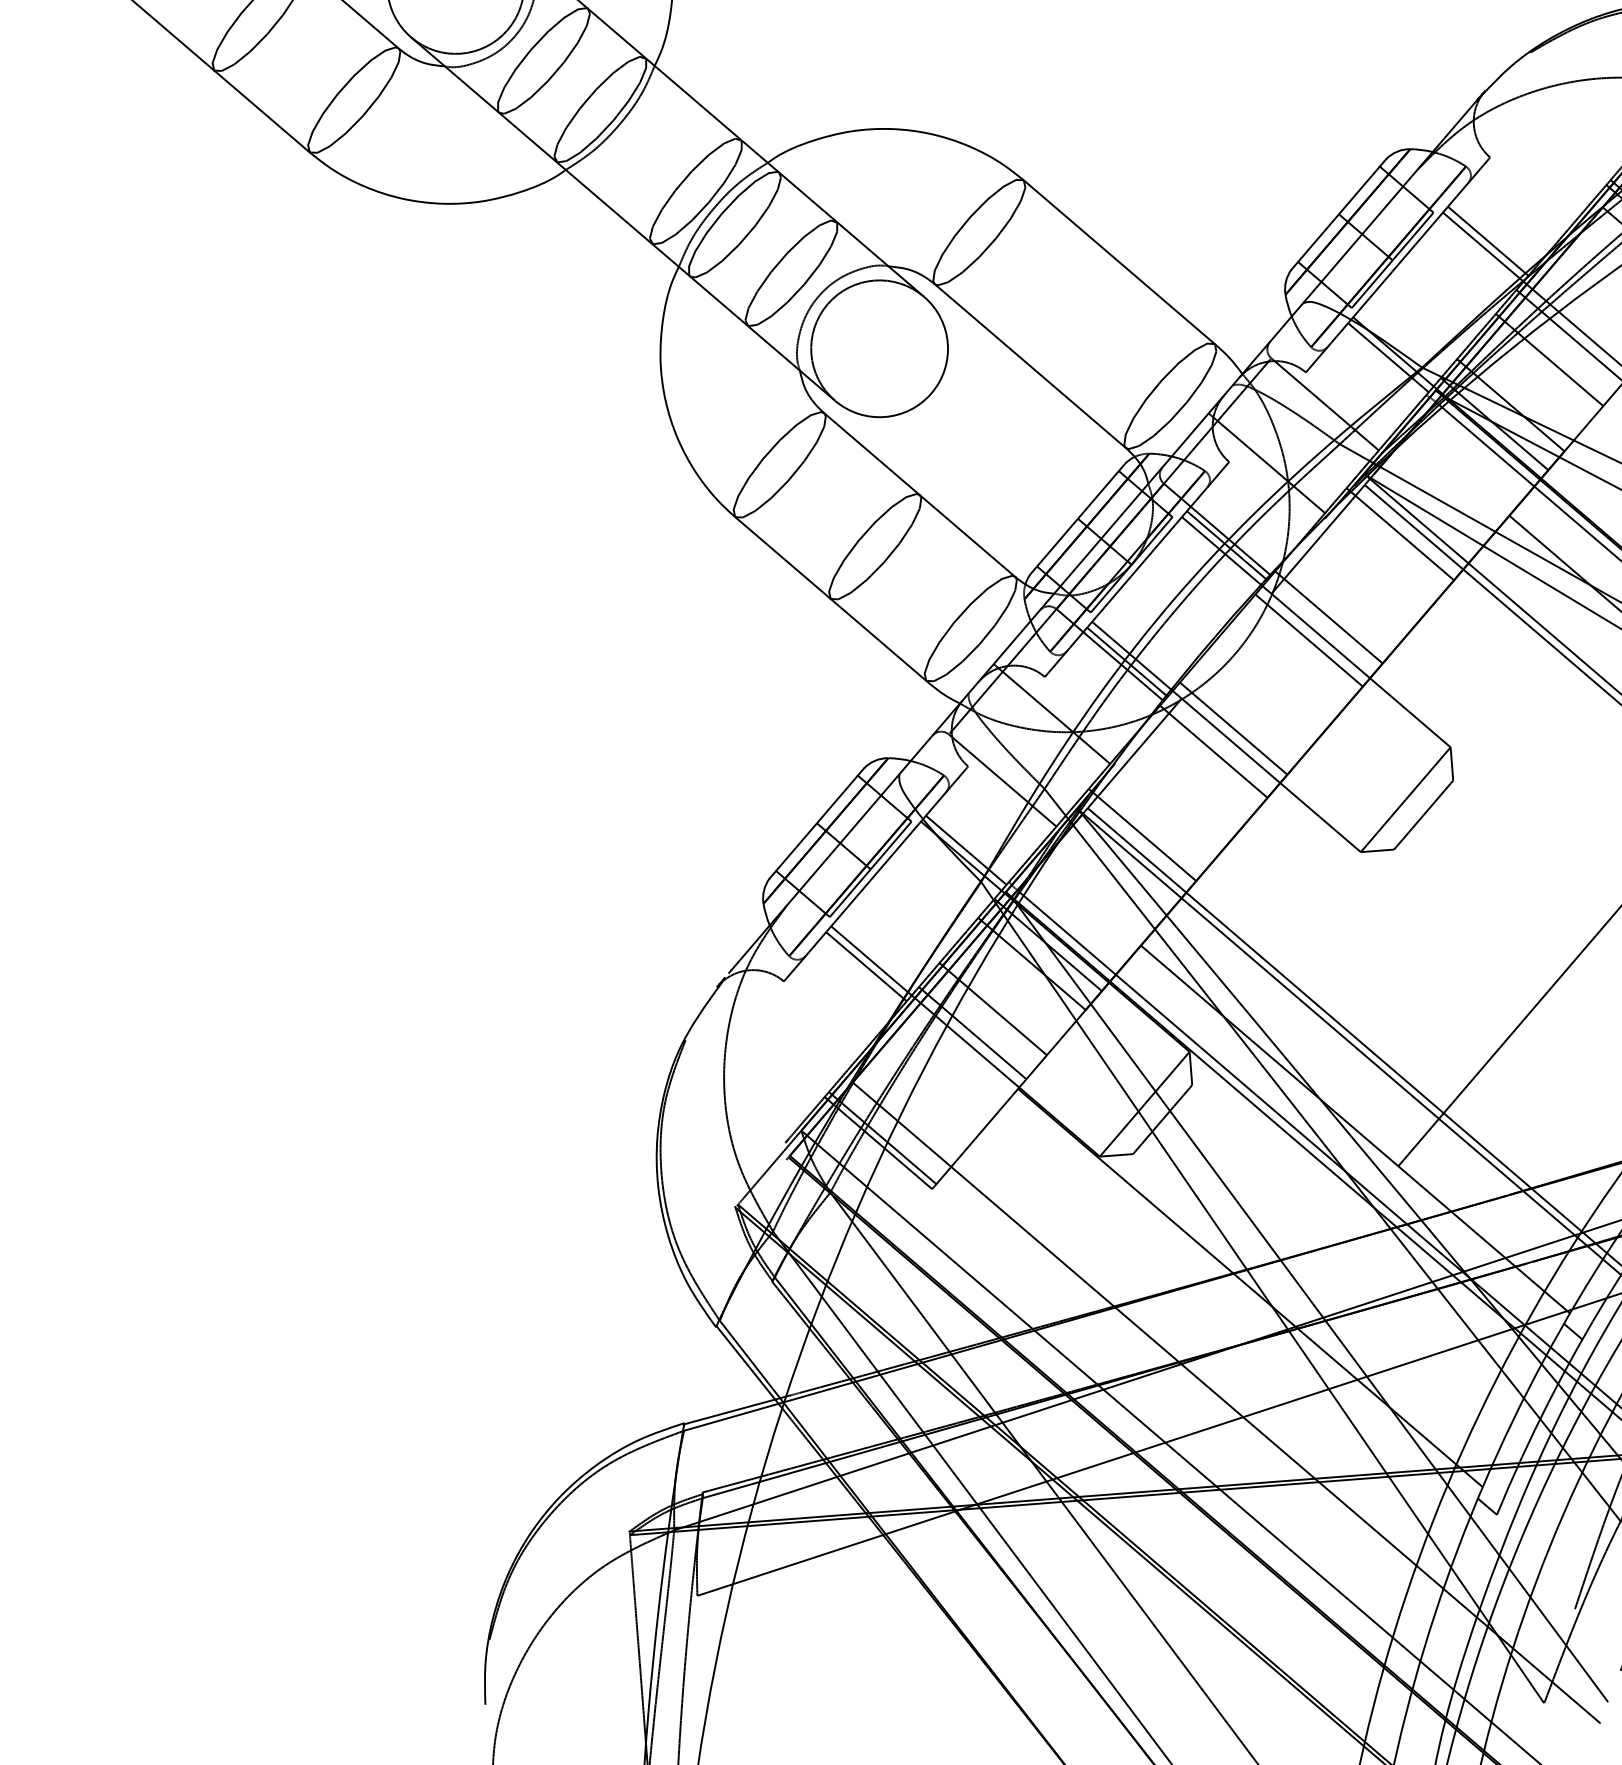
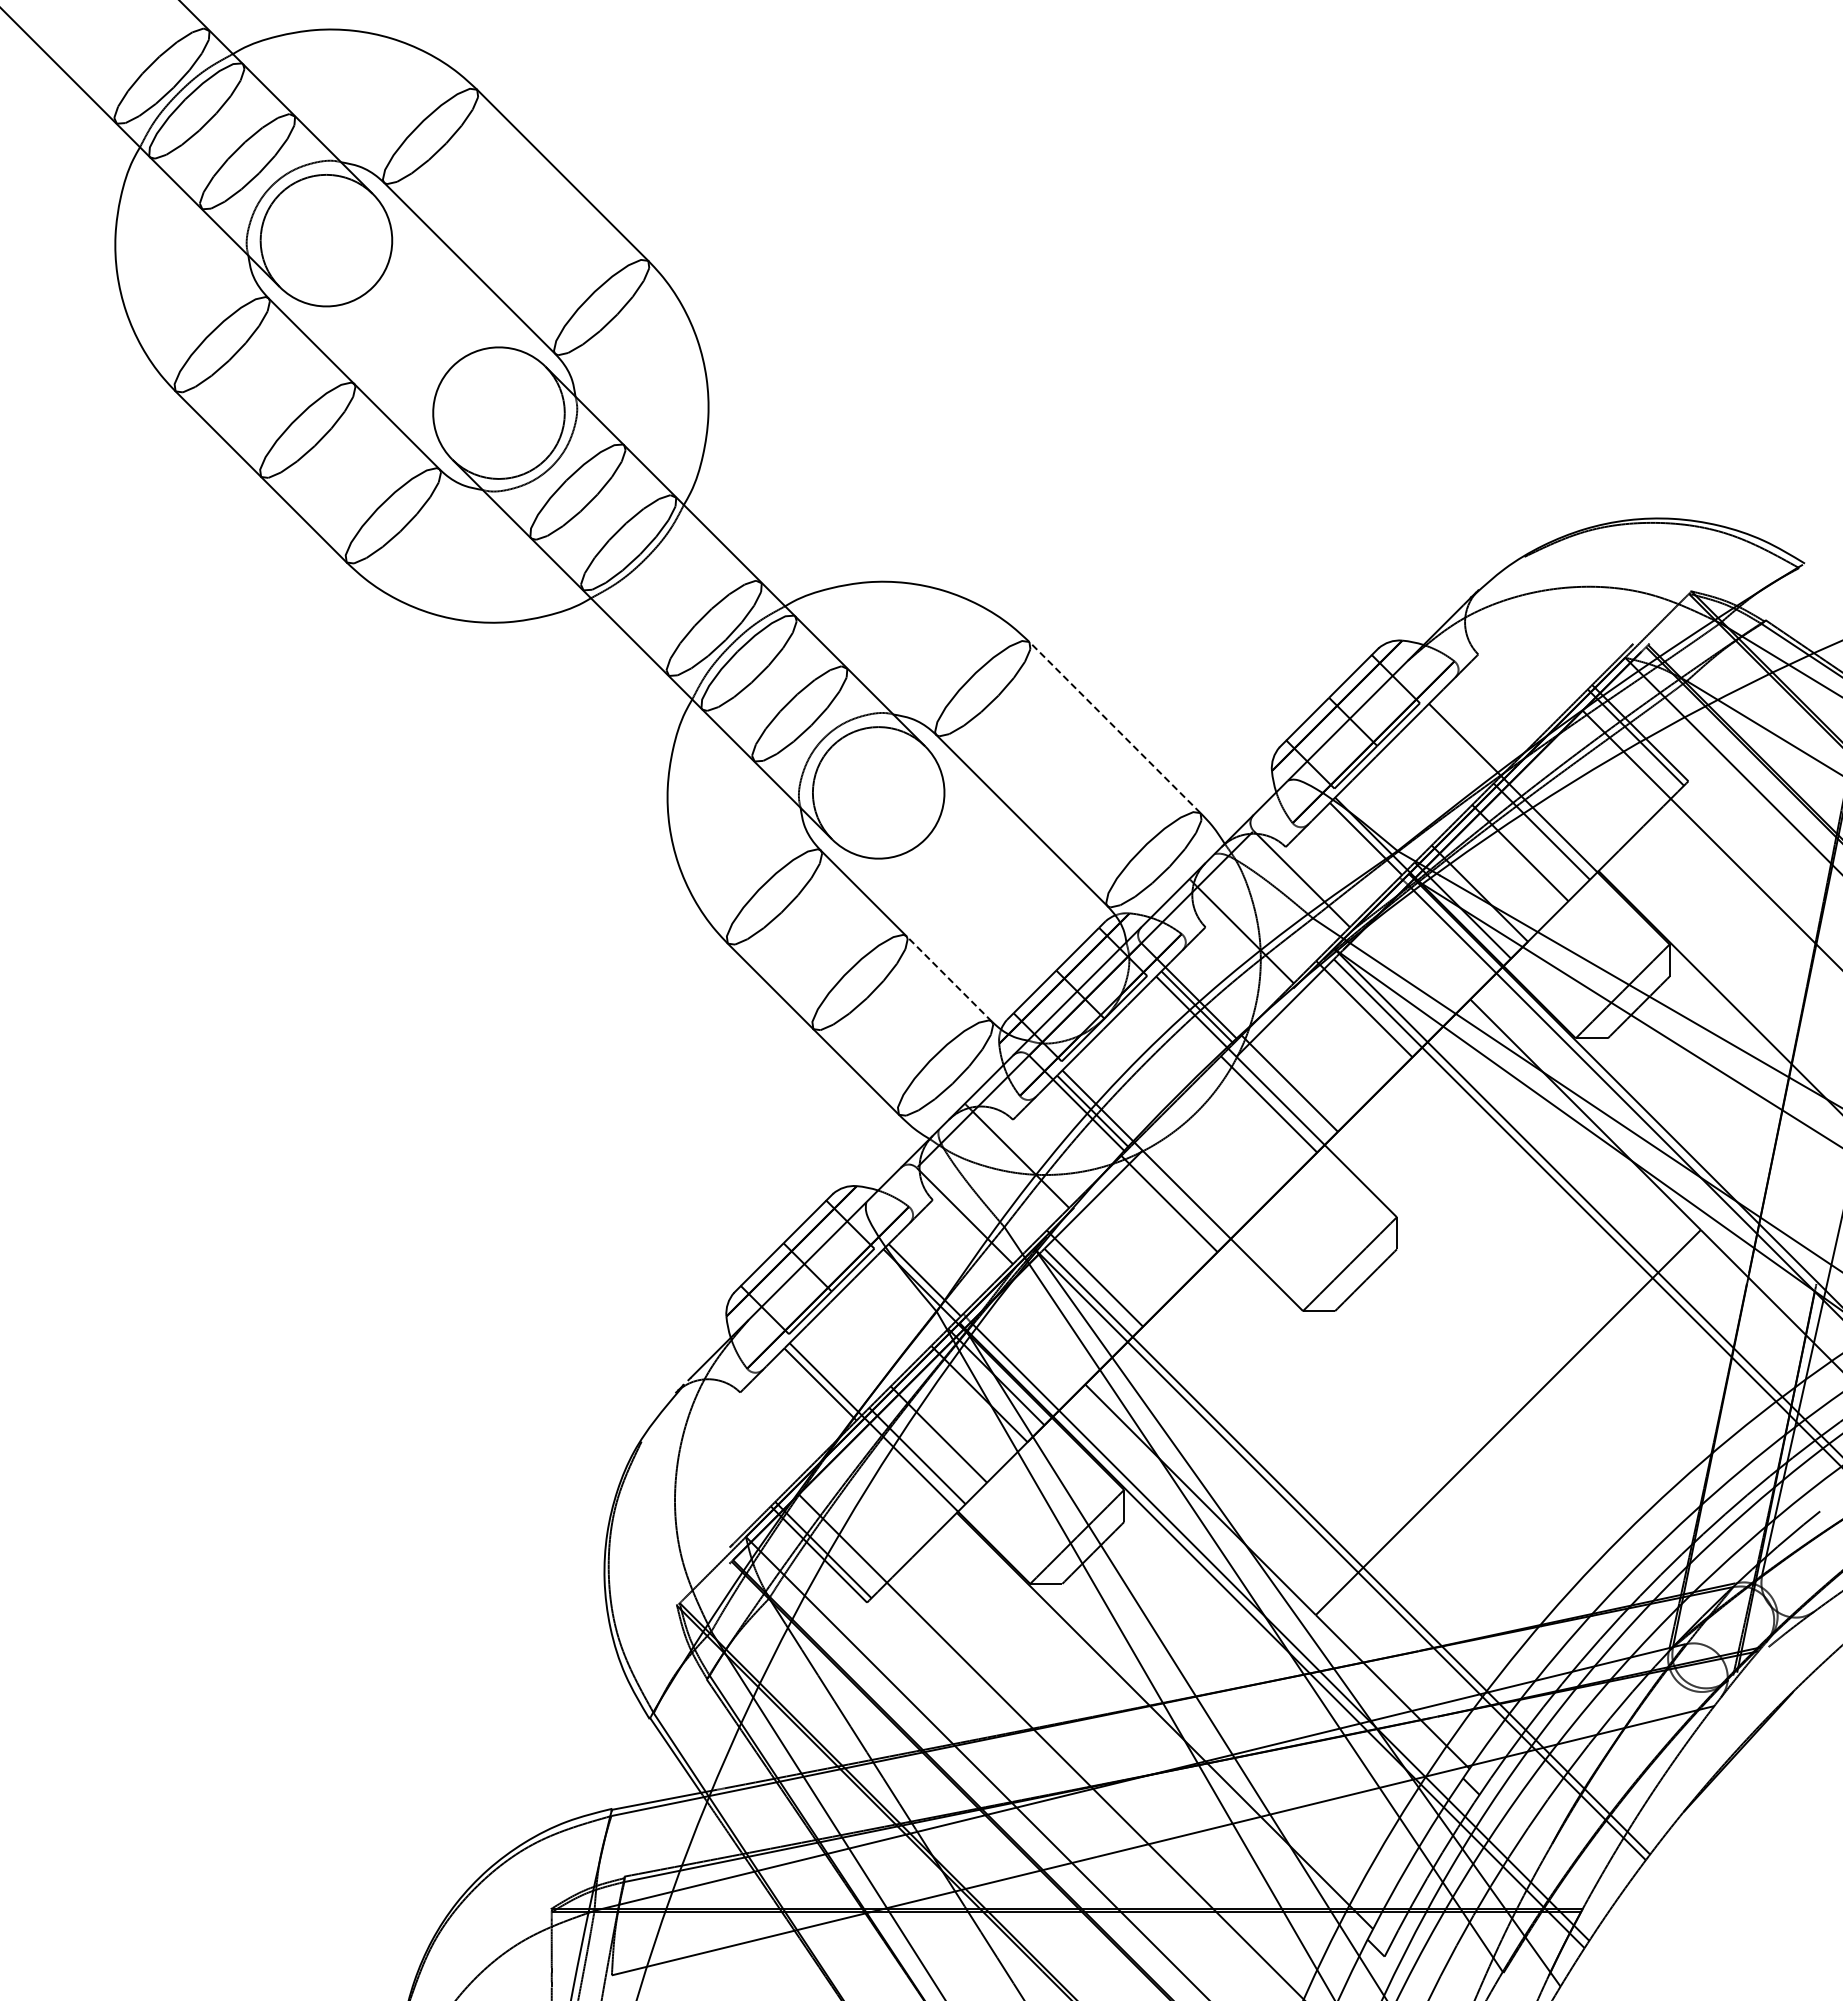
line: (1488, 241) -> (1470, 734), removed
line: (1118, 262) -> (1114, 727), solid -> dashed
line: (967, 535) -> (949, 978), solid -> dashed
line: (1233, 728) -> (1190, 1183), removed

